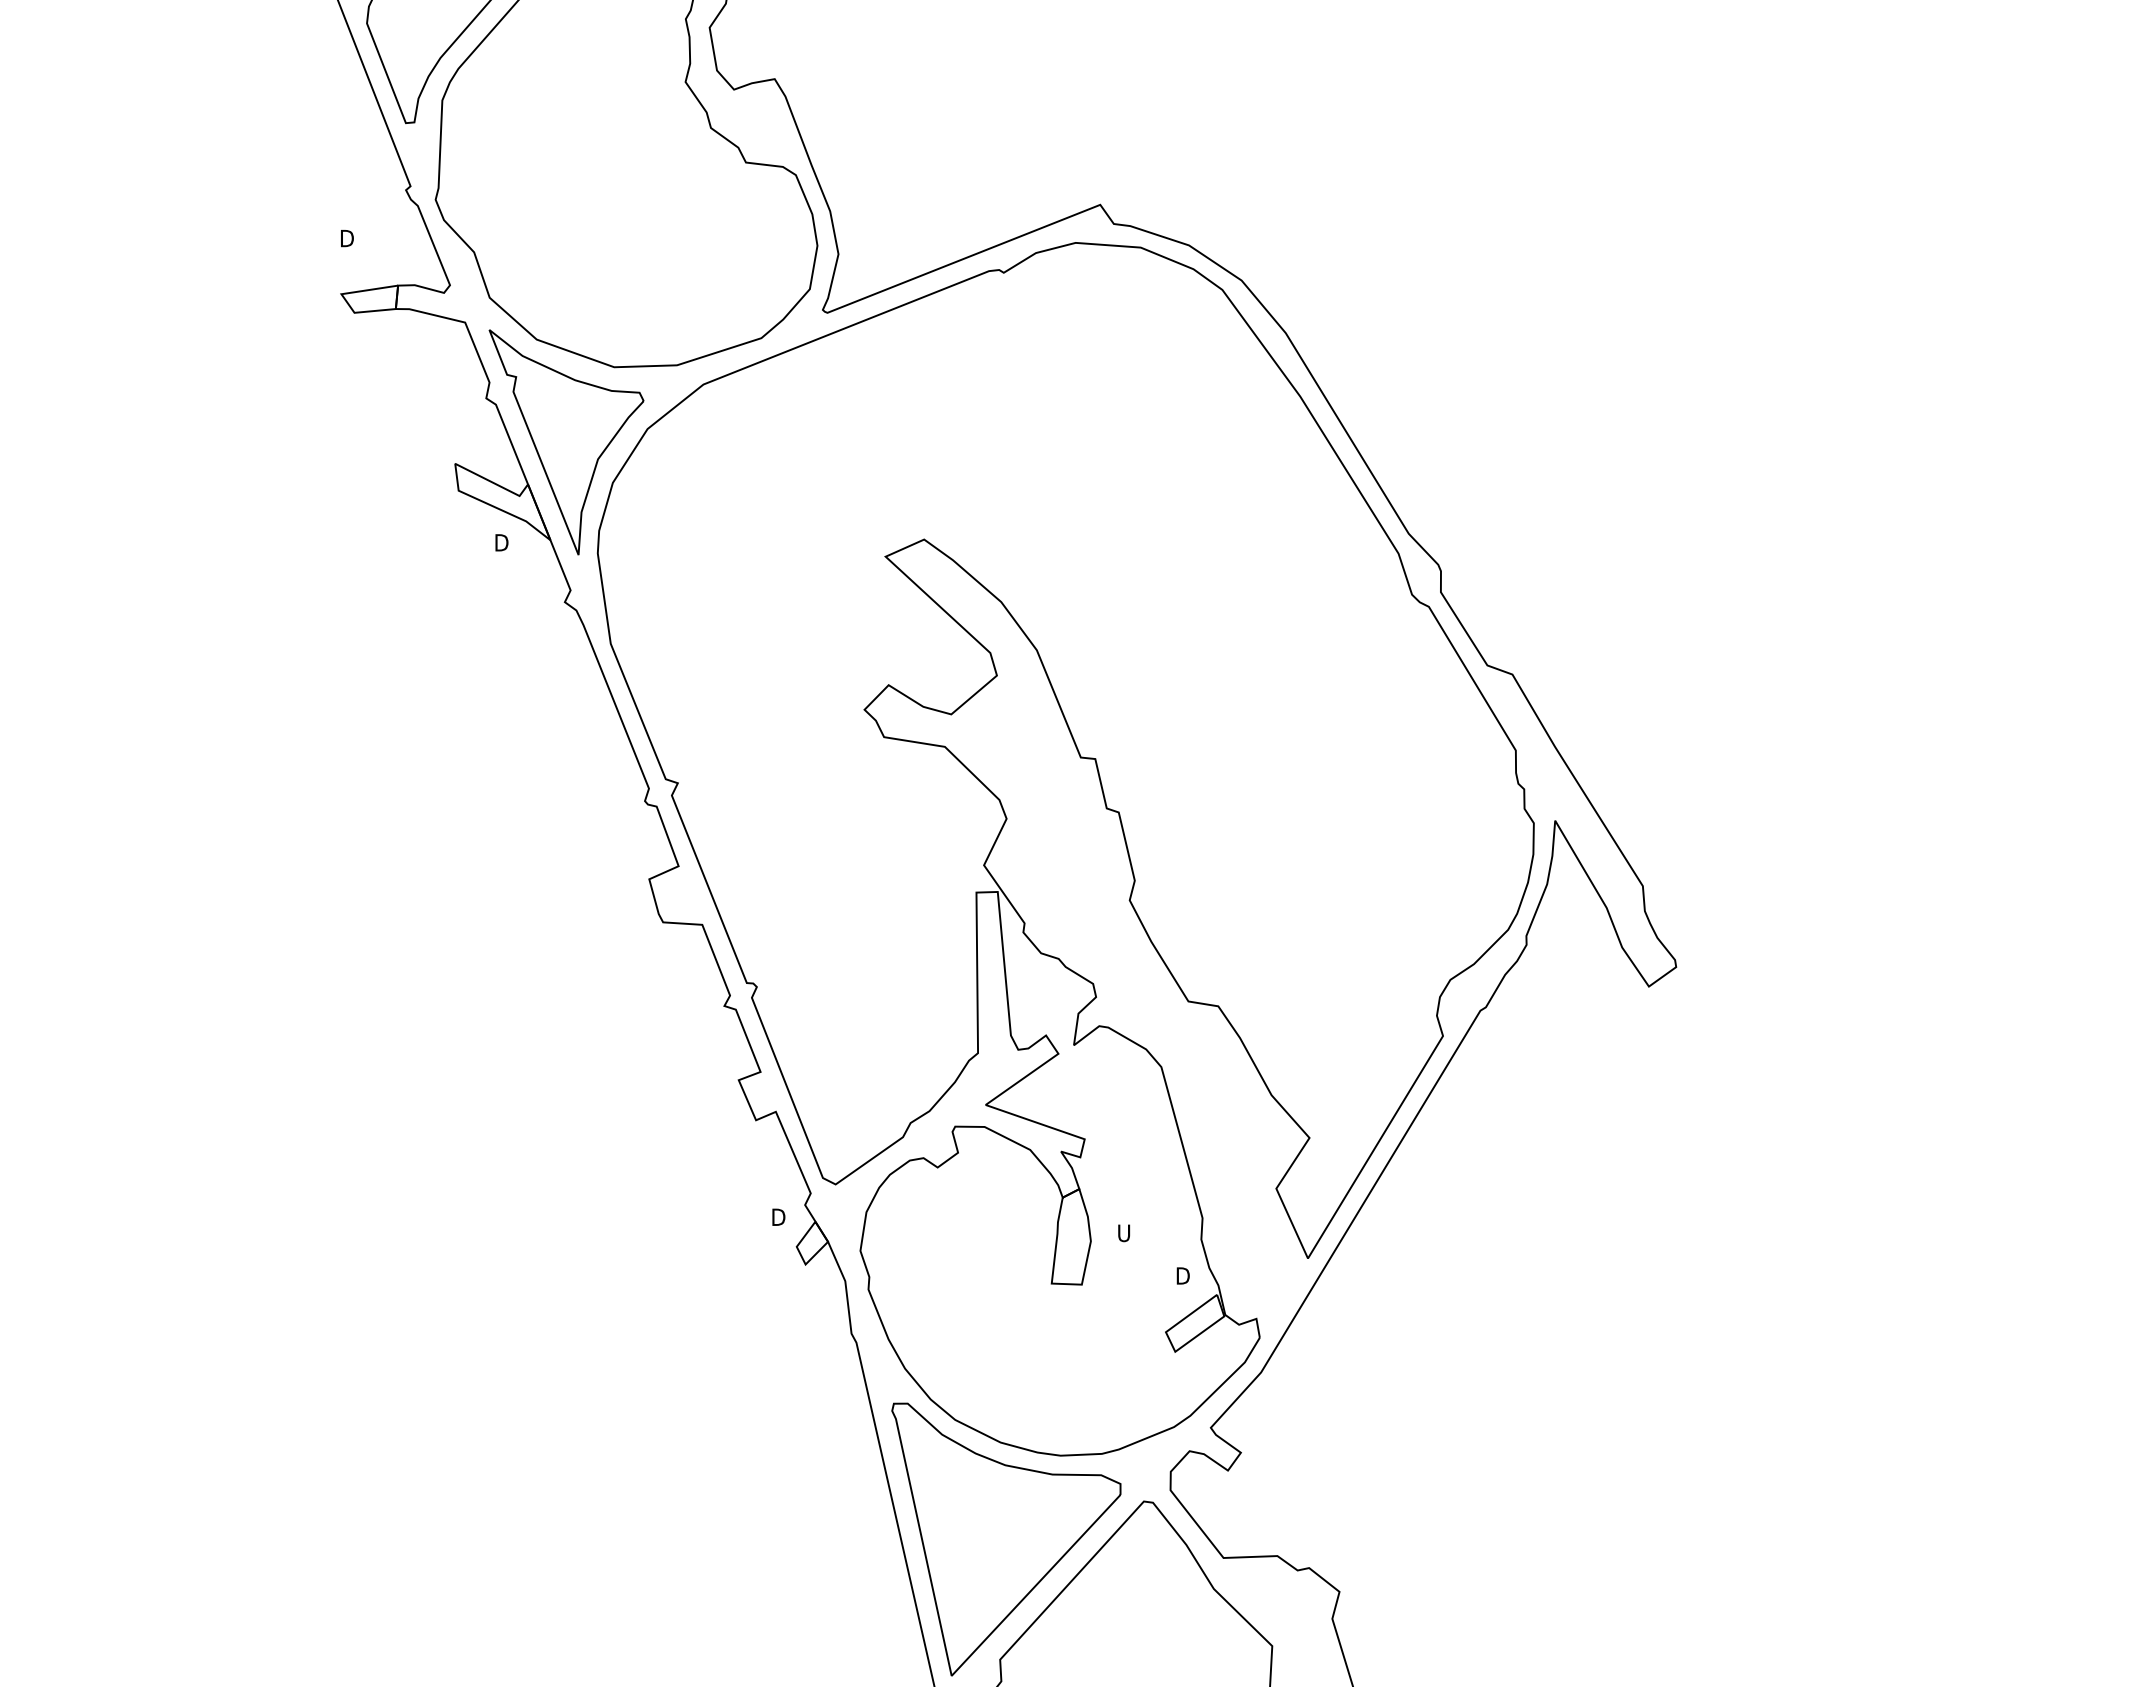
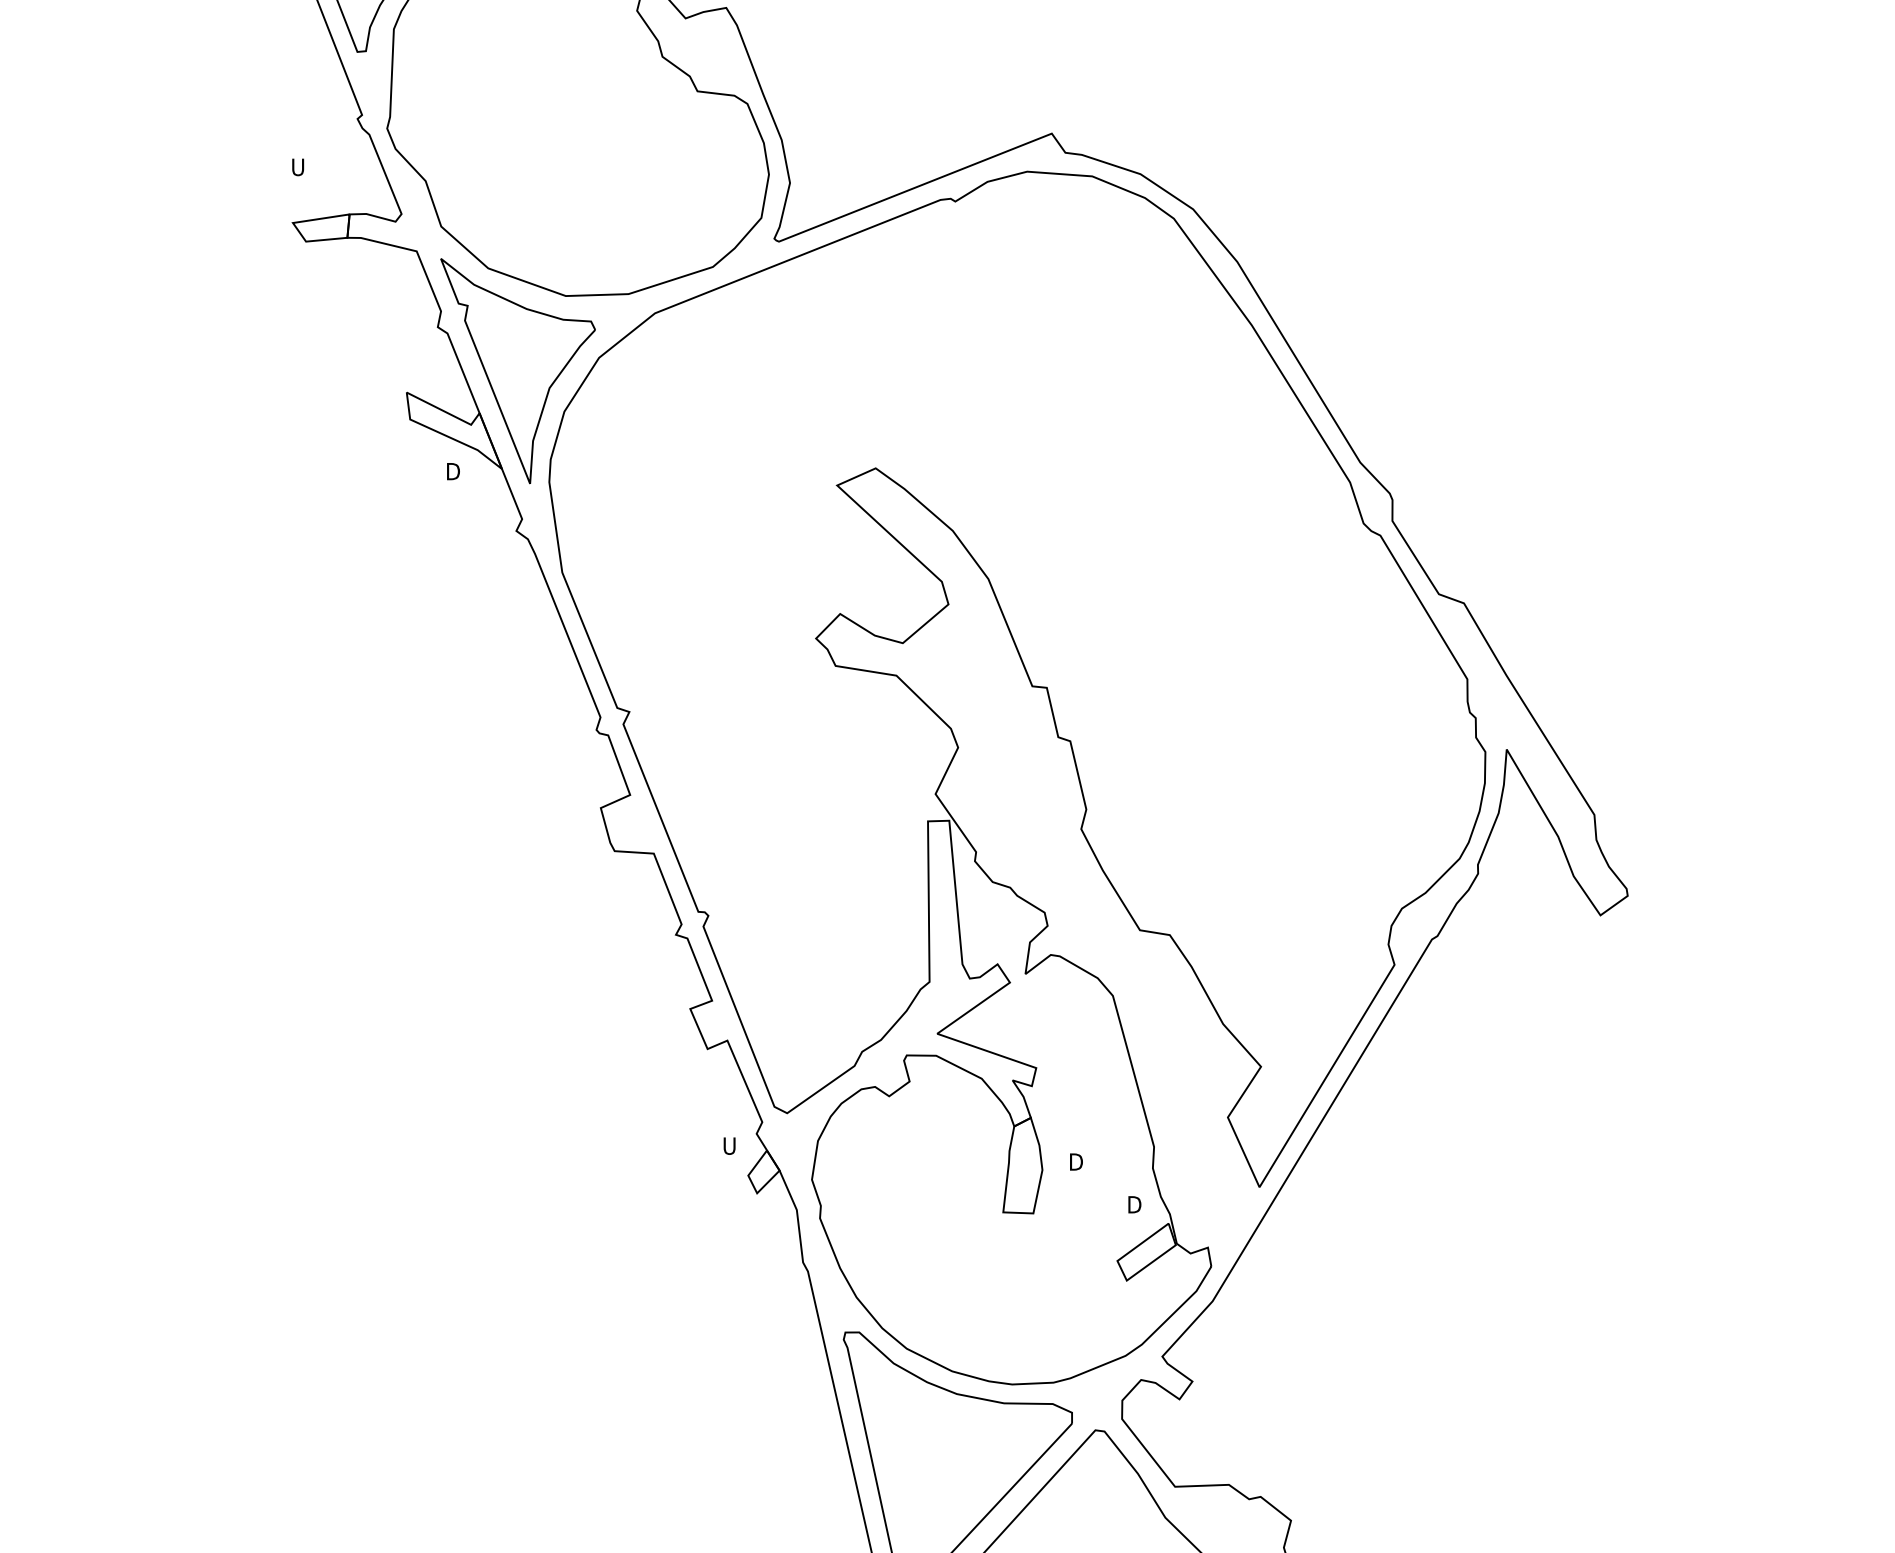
text: (346, 238) -> (298, 167), D -> U
text: (778, 1217) -> (730, 1146), D -> U
text: (1124, 1233) -> (1076, 1162), U -> D

